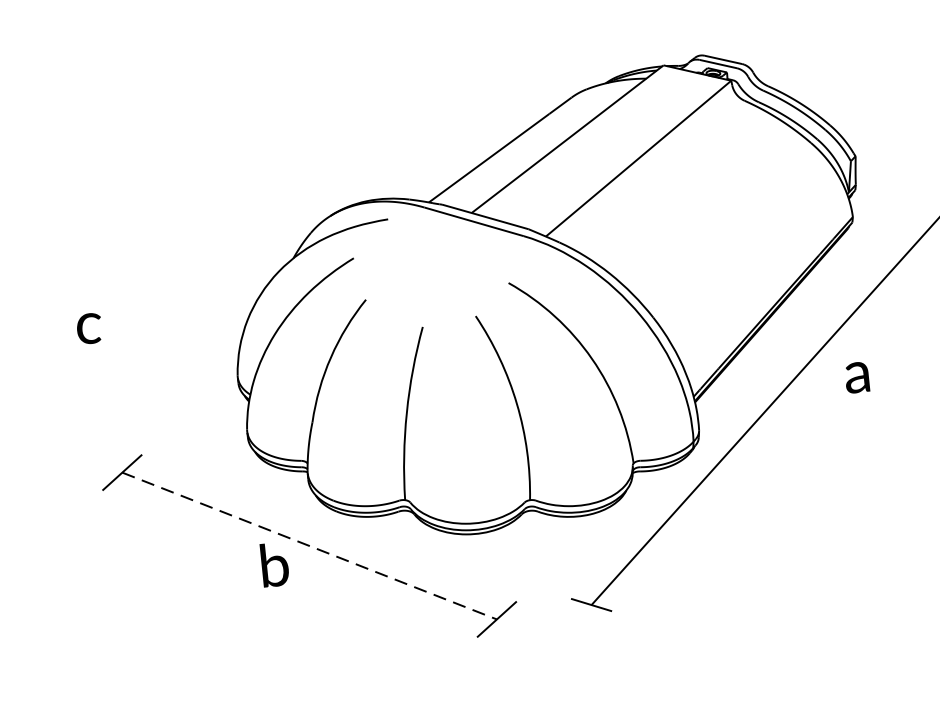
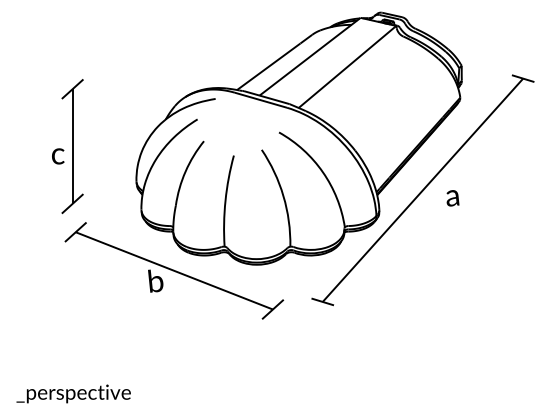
part: (116, 309) -> (72, 146), added
text: (857, 378) -> (452, 198), moved
line: (309, 545) -> (174, 270), dashed -> solid

